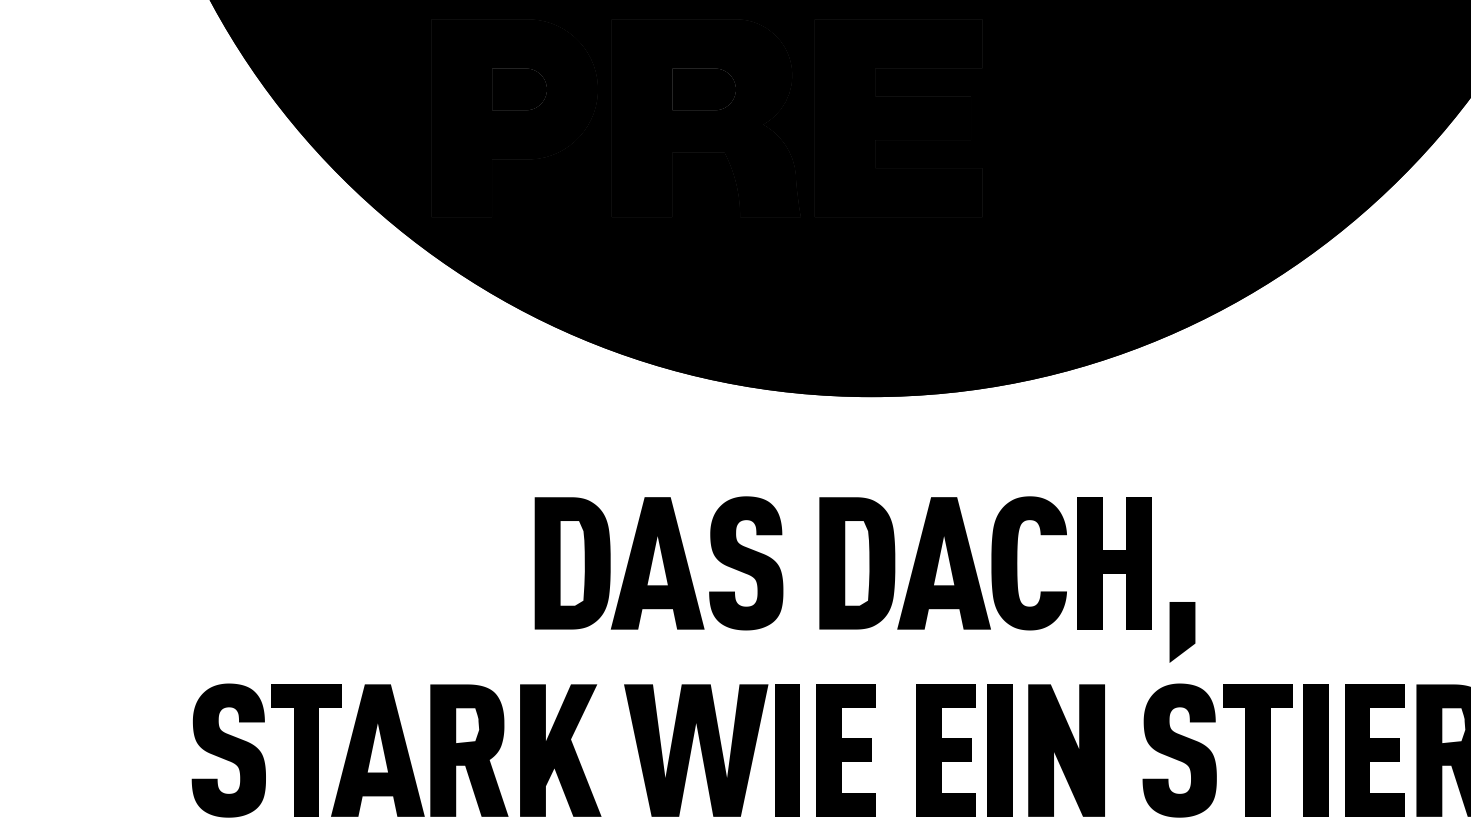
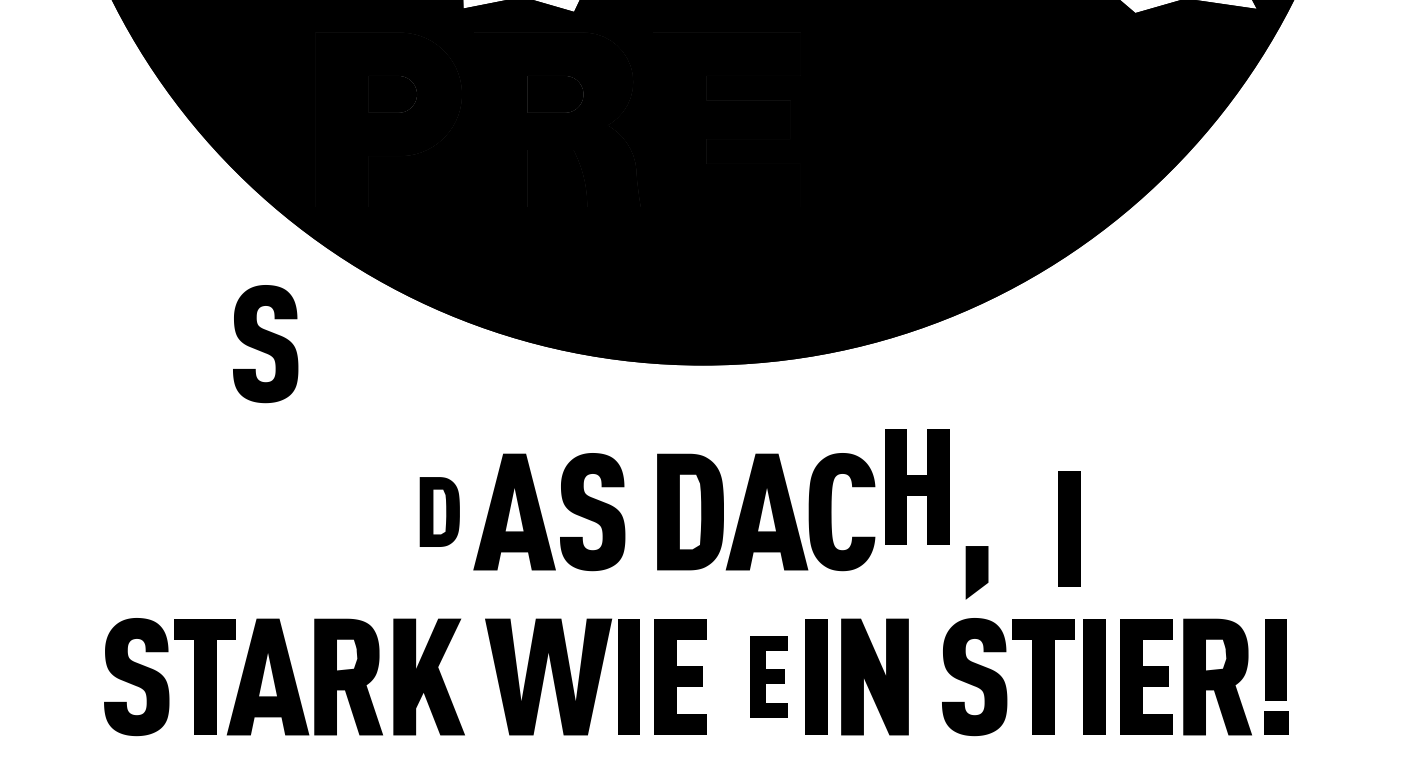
part: (374, 373) -> (265, 344), added
part: (572, 562) -> (439, 511), size x0.6
part: (1114, 562) -> (917, 486), moved
part: (1287, 582) -> (1069, 528), added
part: (945, 749) -> (768, 676), size x0.7

